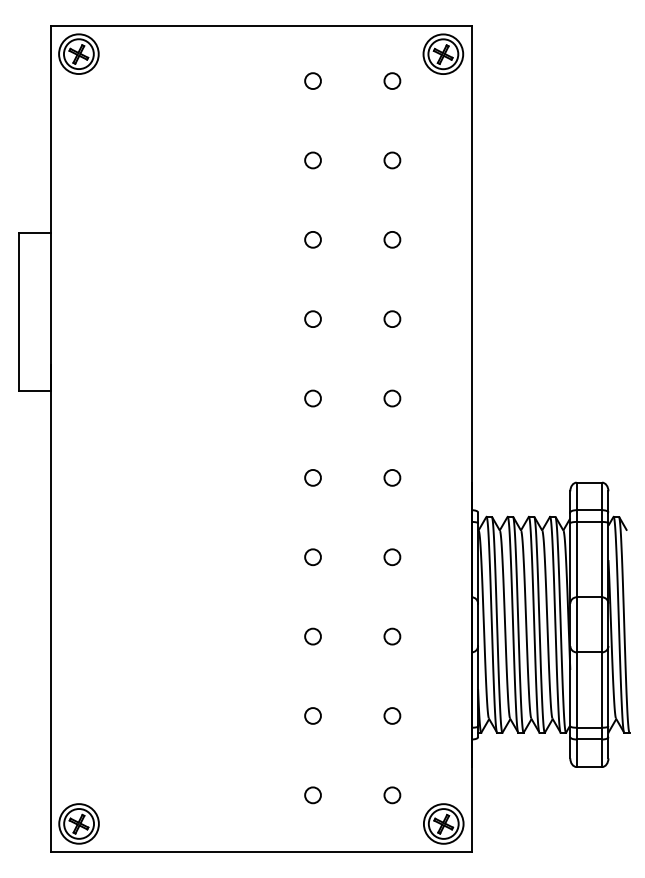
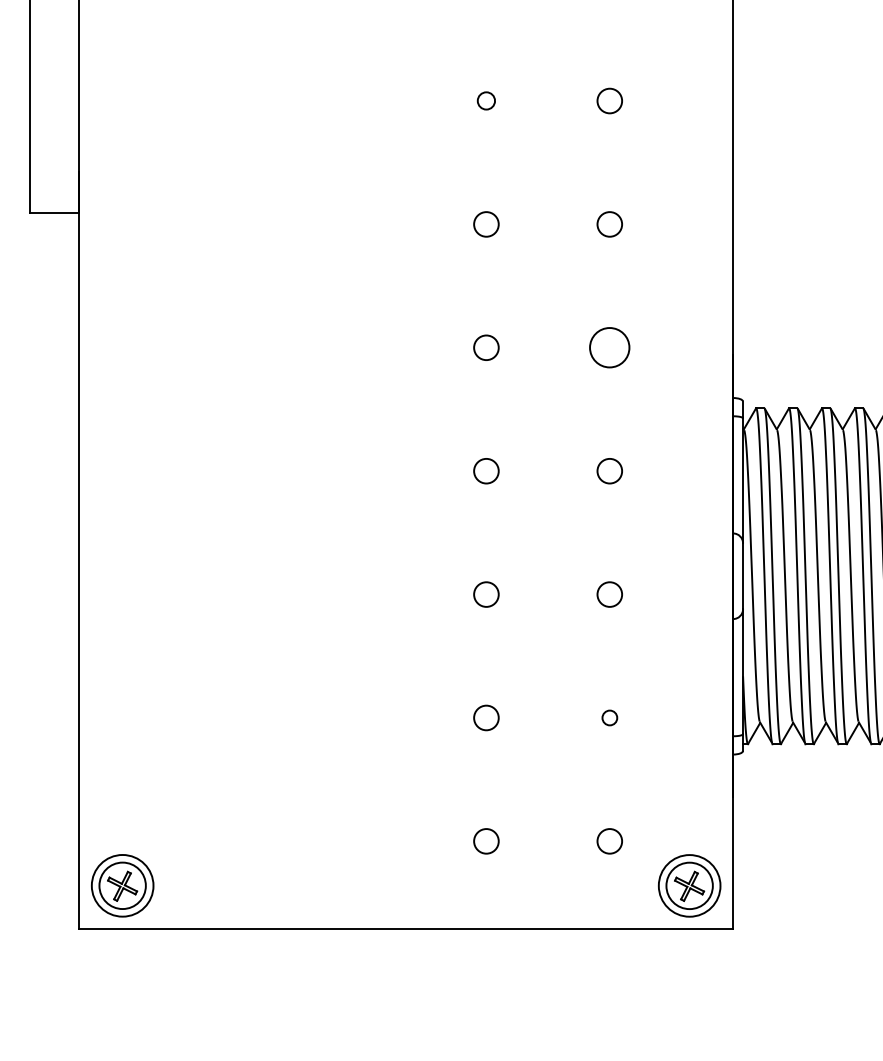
circle: (312, 318) -> (485, 99), size x0.7
circle: (392, 477) -> (609, 347), size x1.6
circle: (392, 715) -> (609, 717), size x0.6

